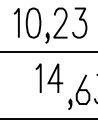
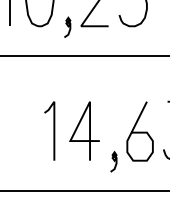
part: (49, 77) -> (72, 129), moved

